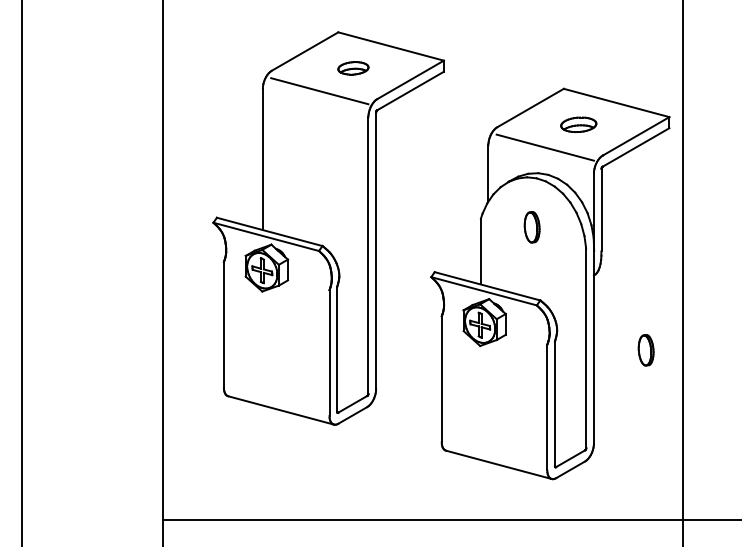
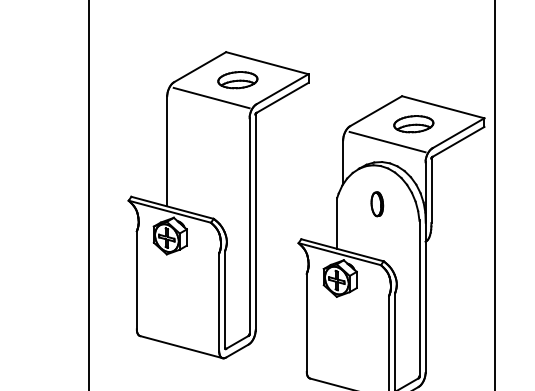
part: (353, 68) -> (237, 80), size x1.67
part: (578, 124) -> (413, 124), size x1.43
part: (645, 350) -> (465, 300), removed

